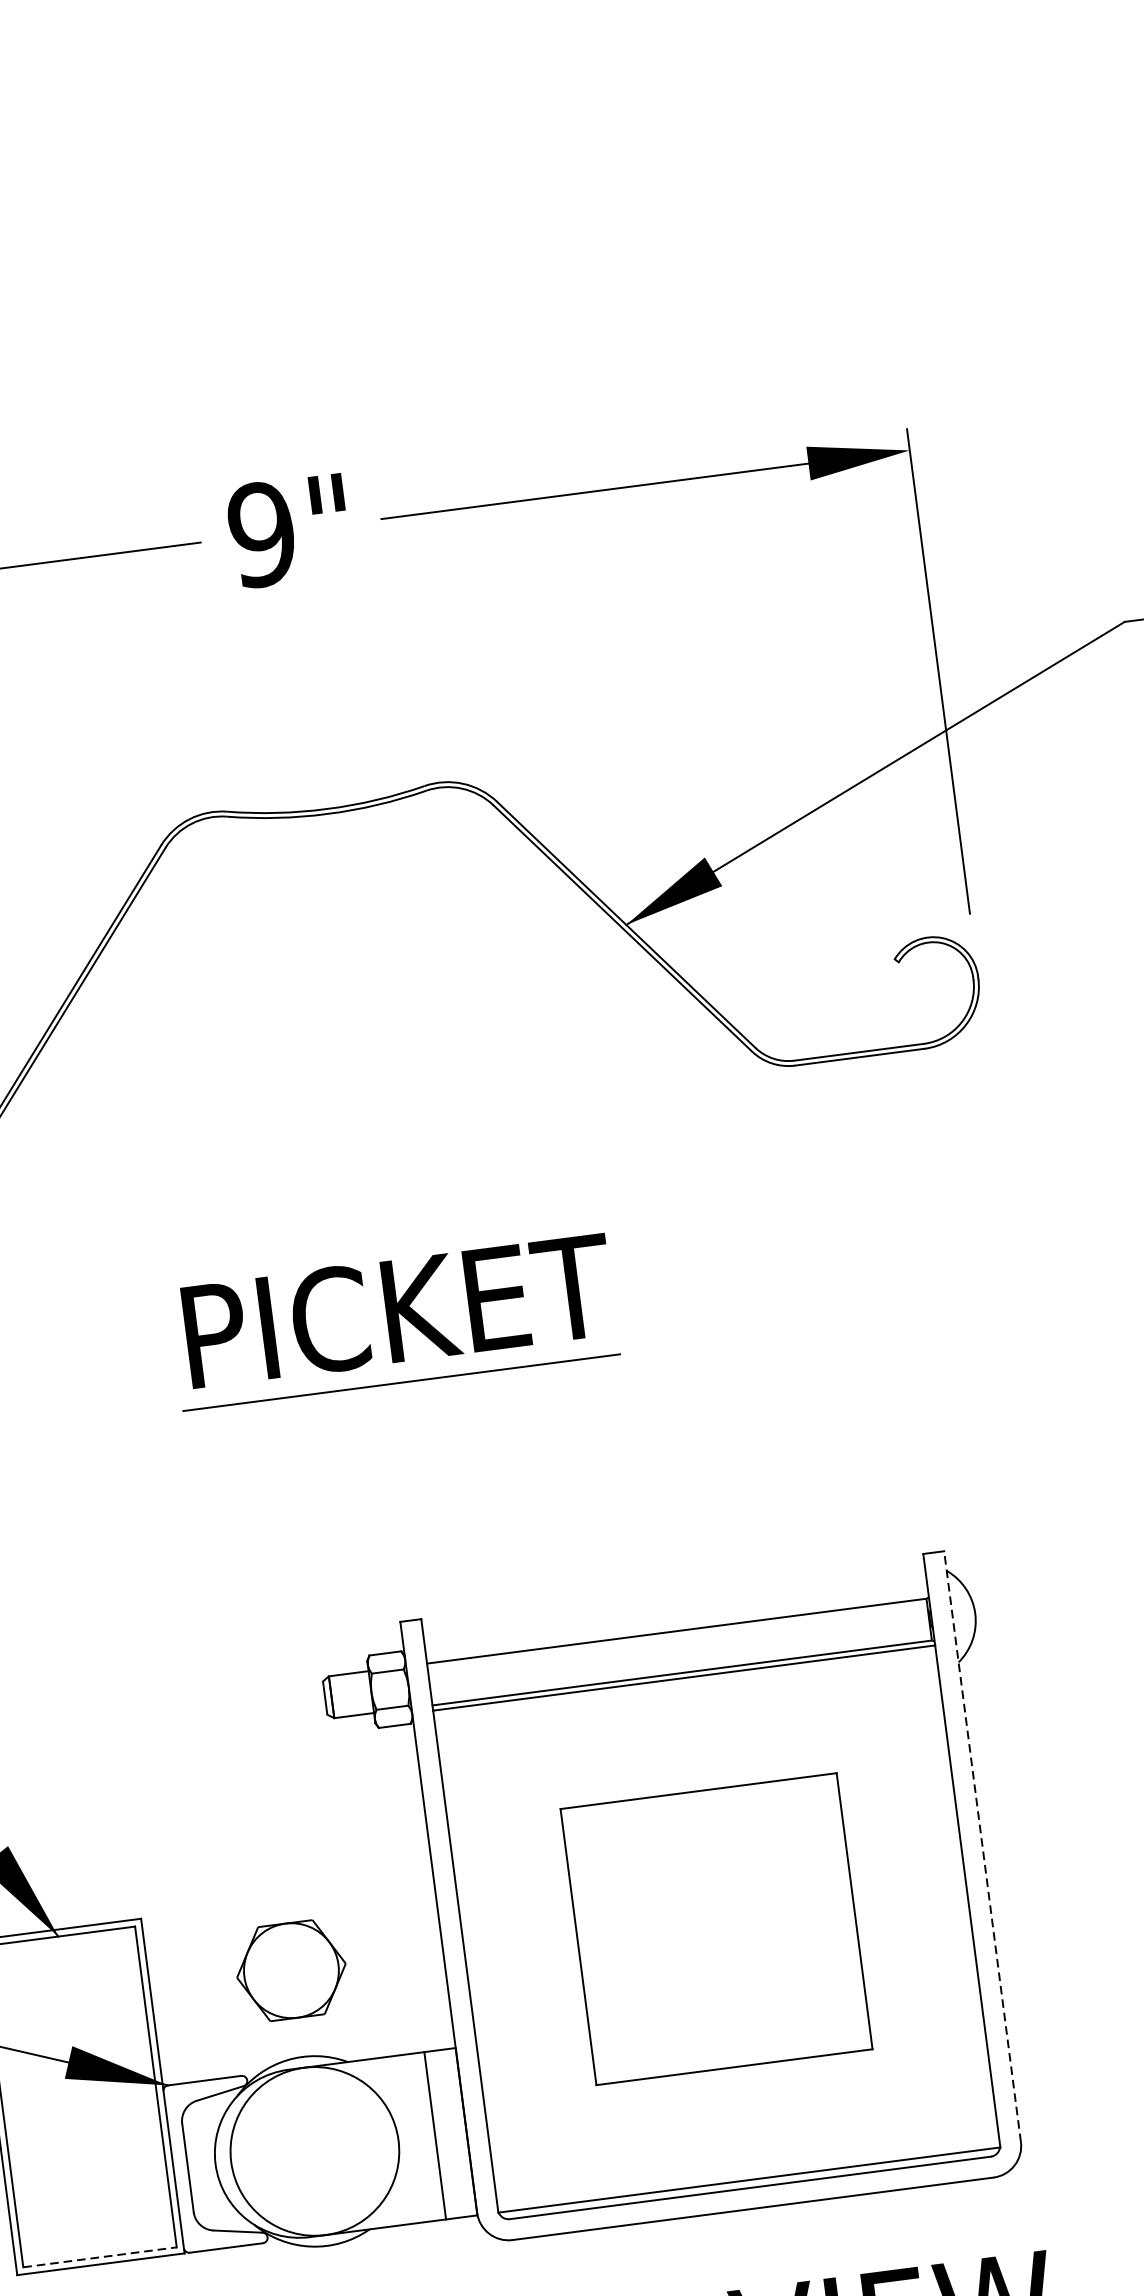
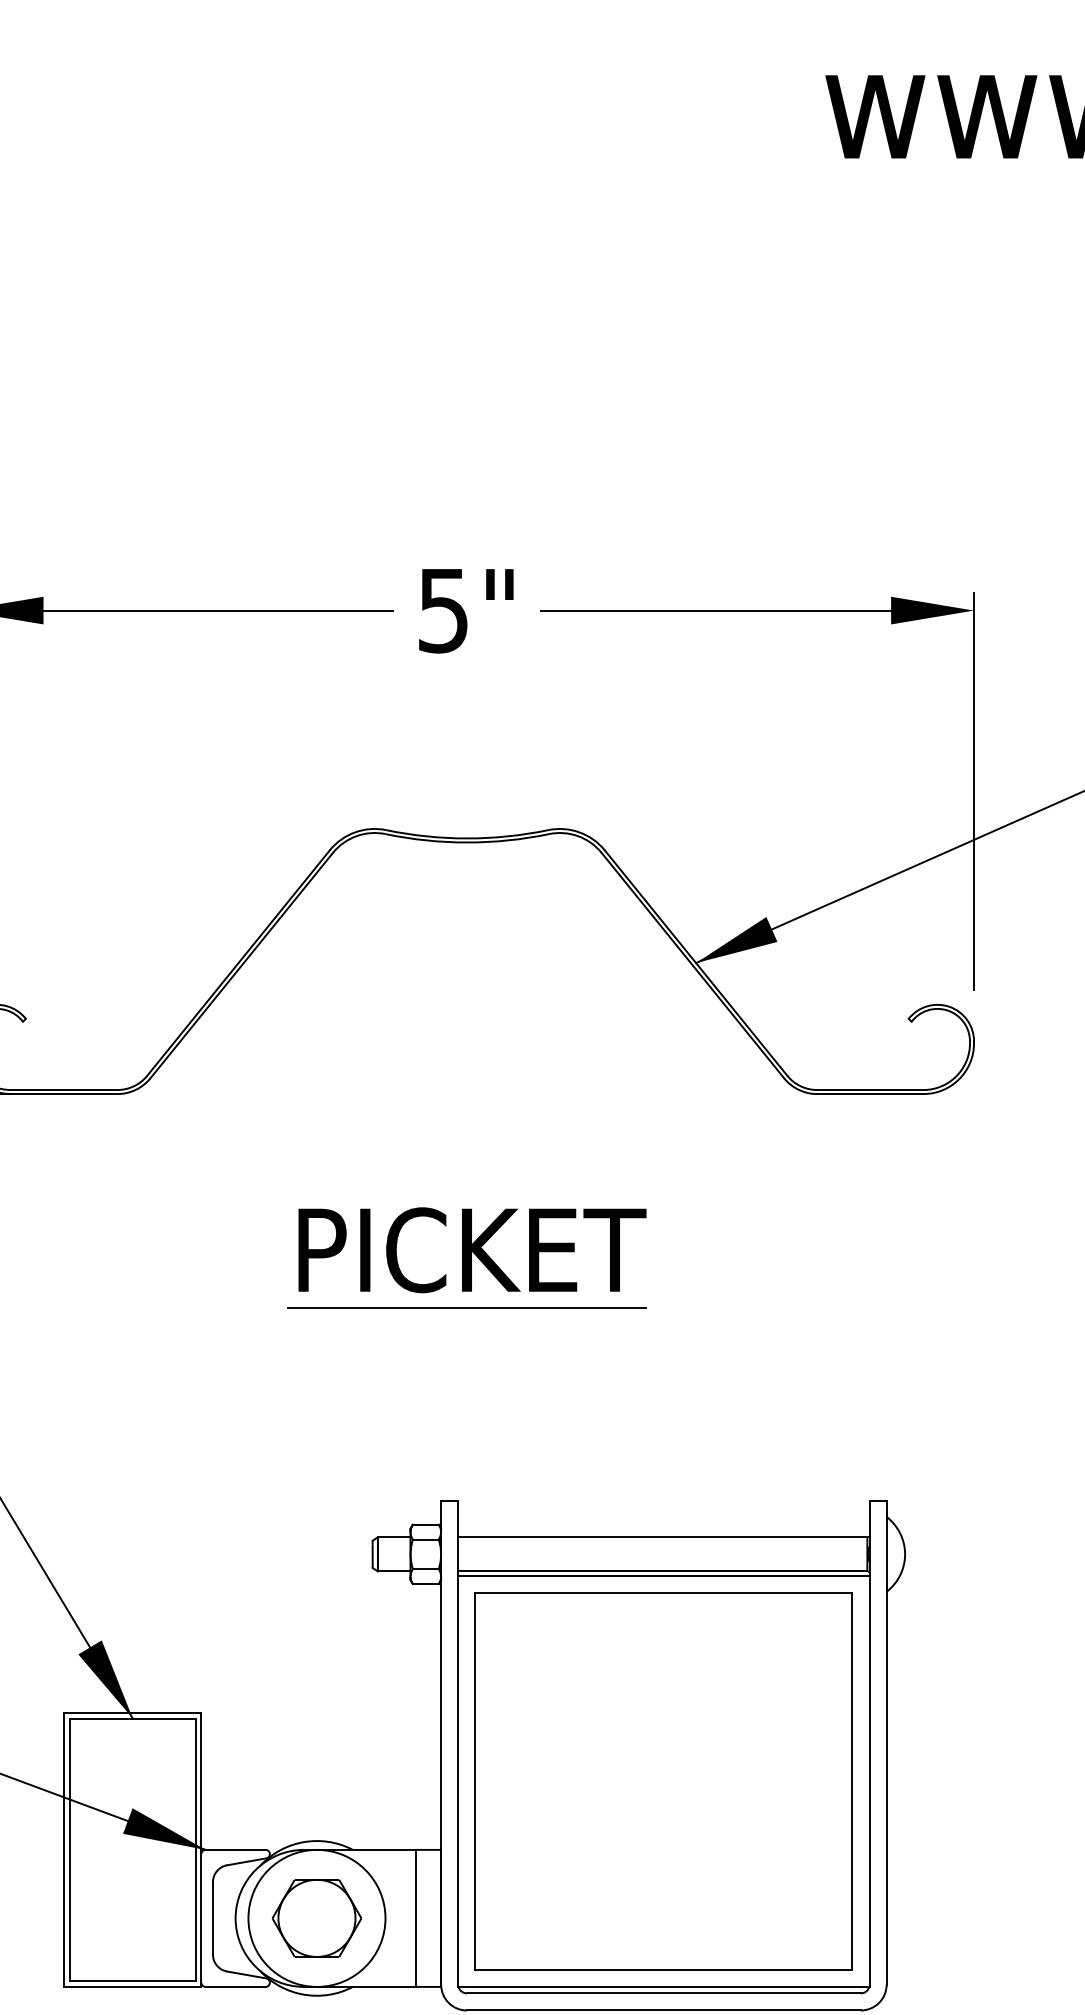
text: (261, 534) -> (443, 610), 9" -> 5"
line: (982, 1846) -> (886, 1742), dashed -> solid
part: (716, 1929) -> (663, 1781), size x1.67
part: (290, 1970) -> (316, 1918), moved
line: (99, 2257) -> (132, 1981), dashed -> solid

